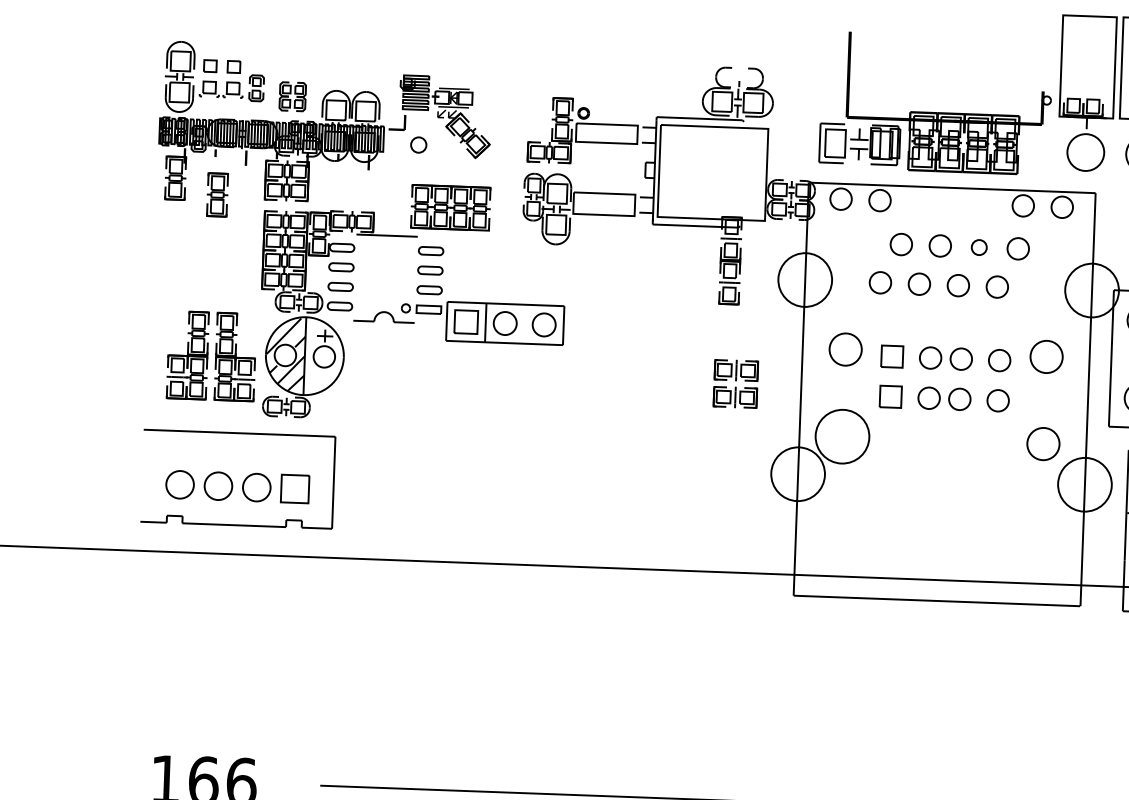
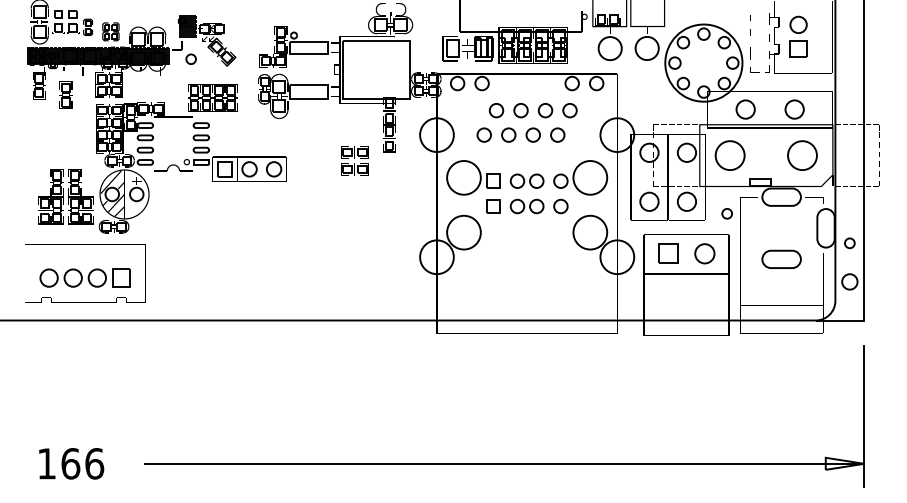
circle: (979, 247) -> (545, 110), size x1.43
circle: (844, 348) -> (463, 177), size x1.67
circle: (1046, 356) -> (590, 177), size x1.67
part: (735, 383) -> (354, 160), moved
circle: (1043, 443) -> (590, 232), size x1.67

